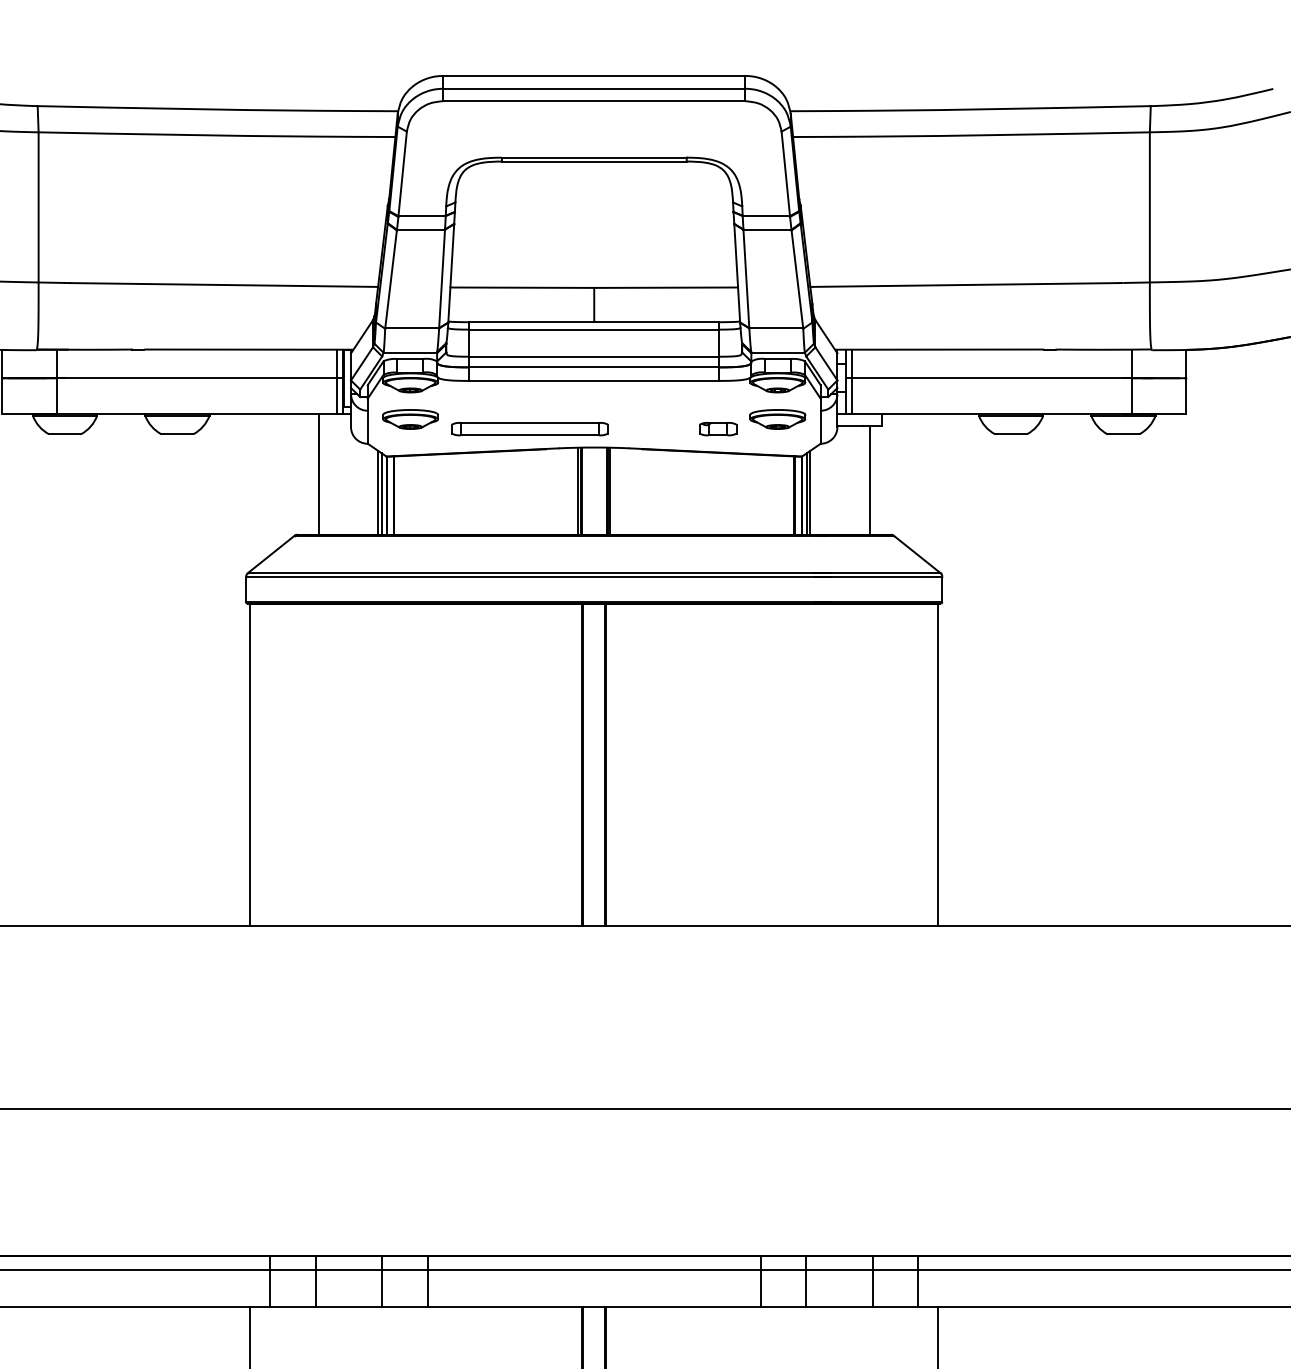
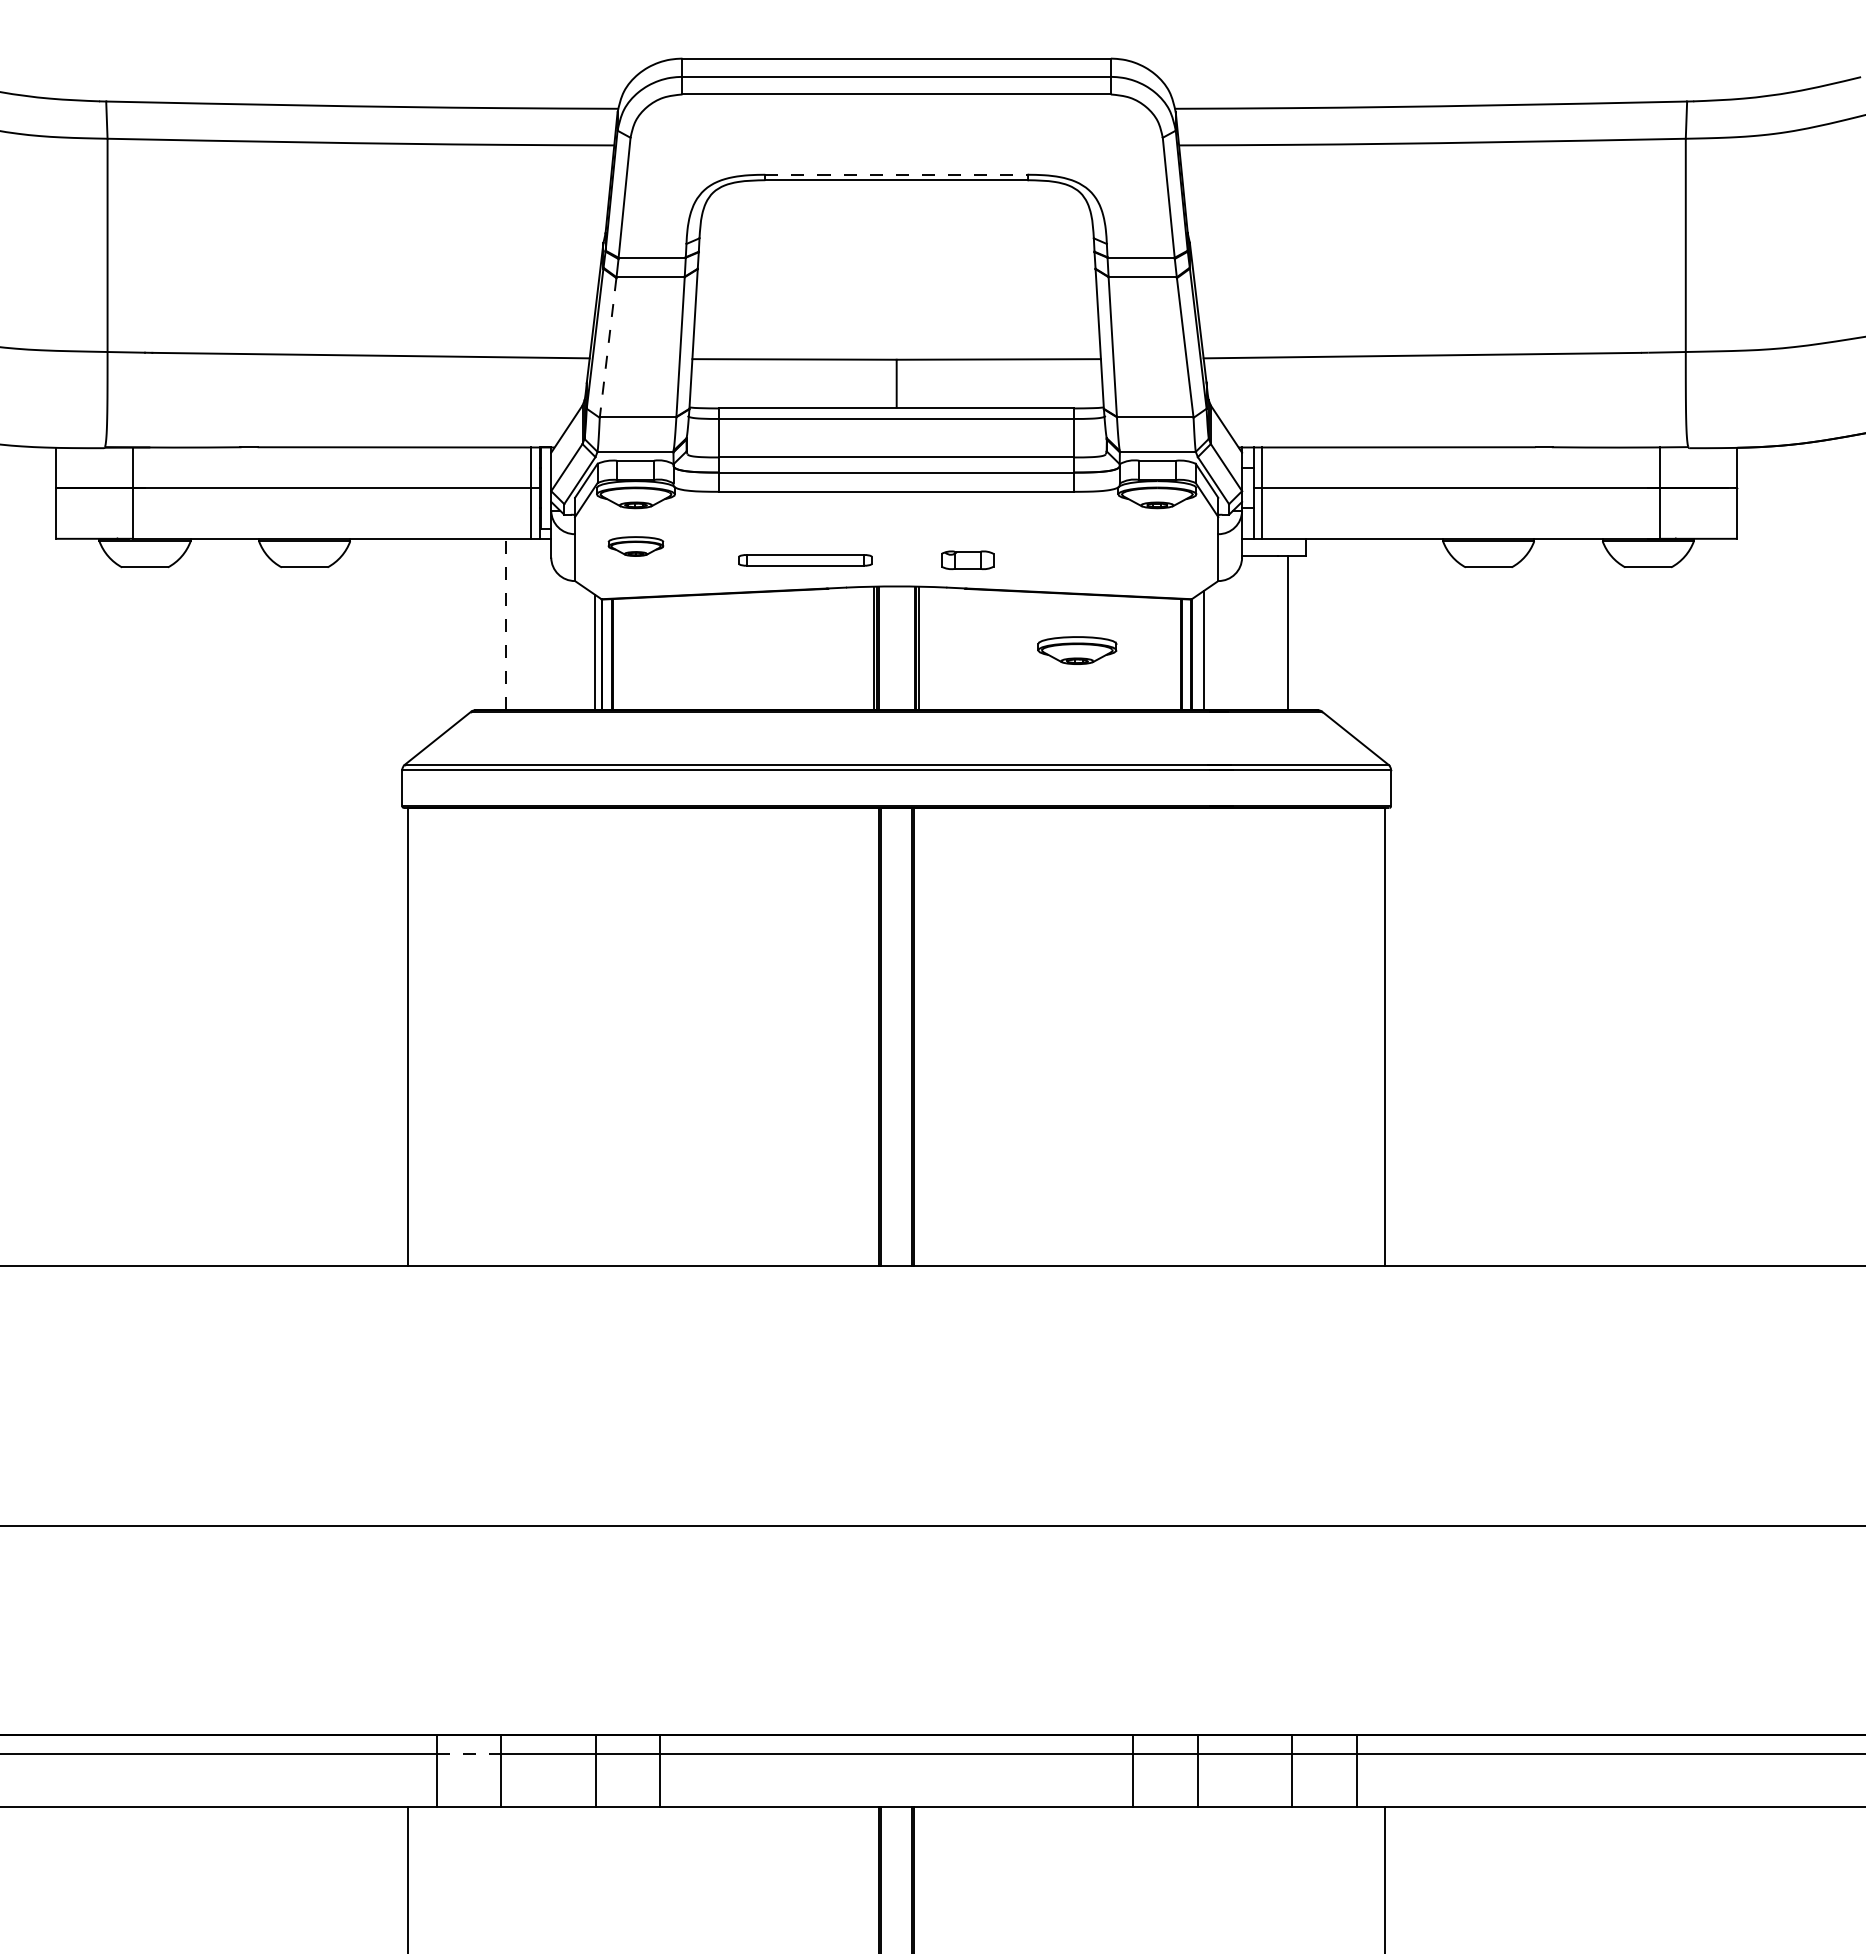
line: (594, 157) -> (897, 174), solid -> dashed
line: (391, 280) -> (608, 348), solid -> dashed
part: (410, 419) -> (635, 546), size x0.7
part: (777, 419) -> (1077, 650), moved
part: (530, 429) -> (805, 560), size x0.6
part: (718, 429) -> (967, 560), moved
line: (318, 474) -> (505, 624), solid -> dashed
line: (377, 492) -> (589, 650), removed
line: (806, 494) -> (1198, 652), removed
line: (293, 1269) -> (469, 1754), solid -> dashed

